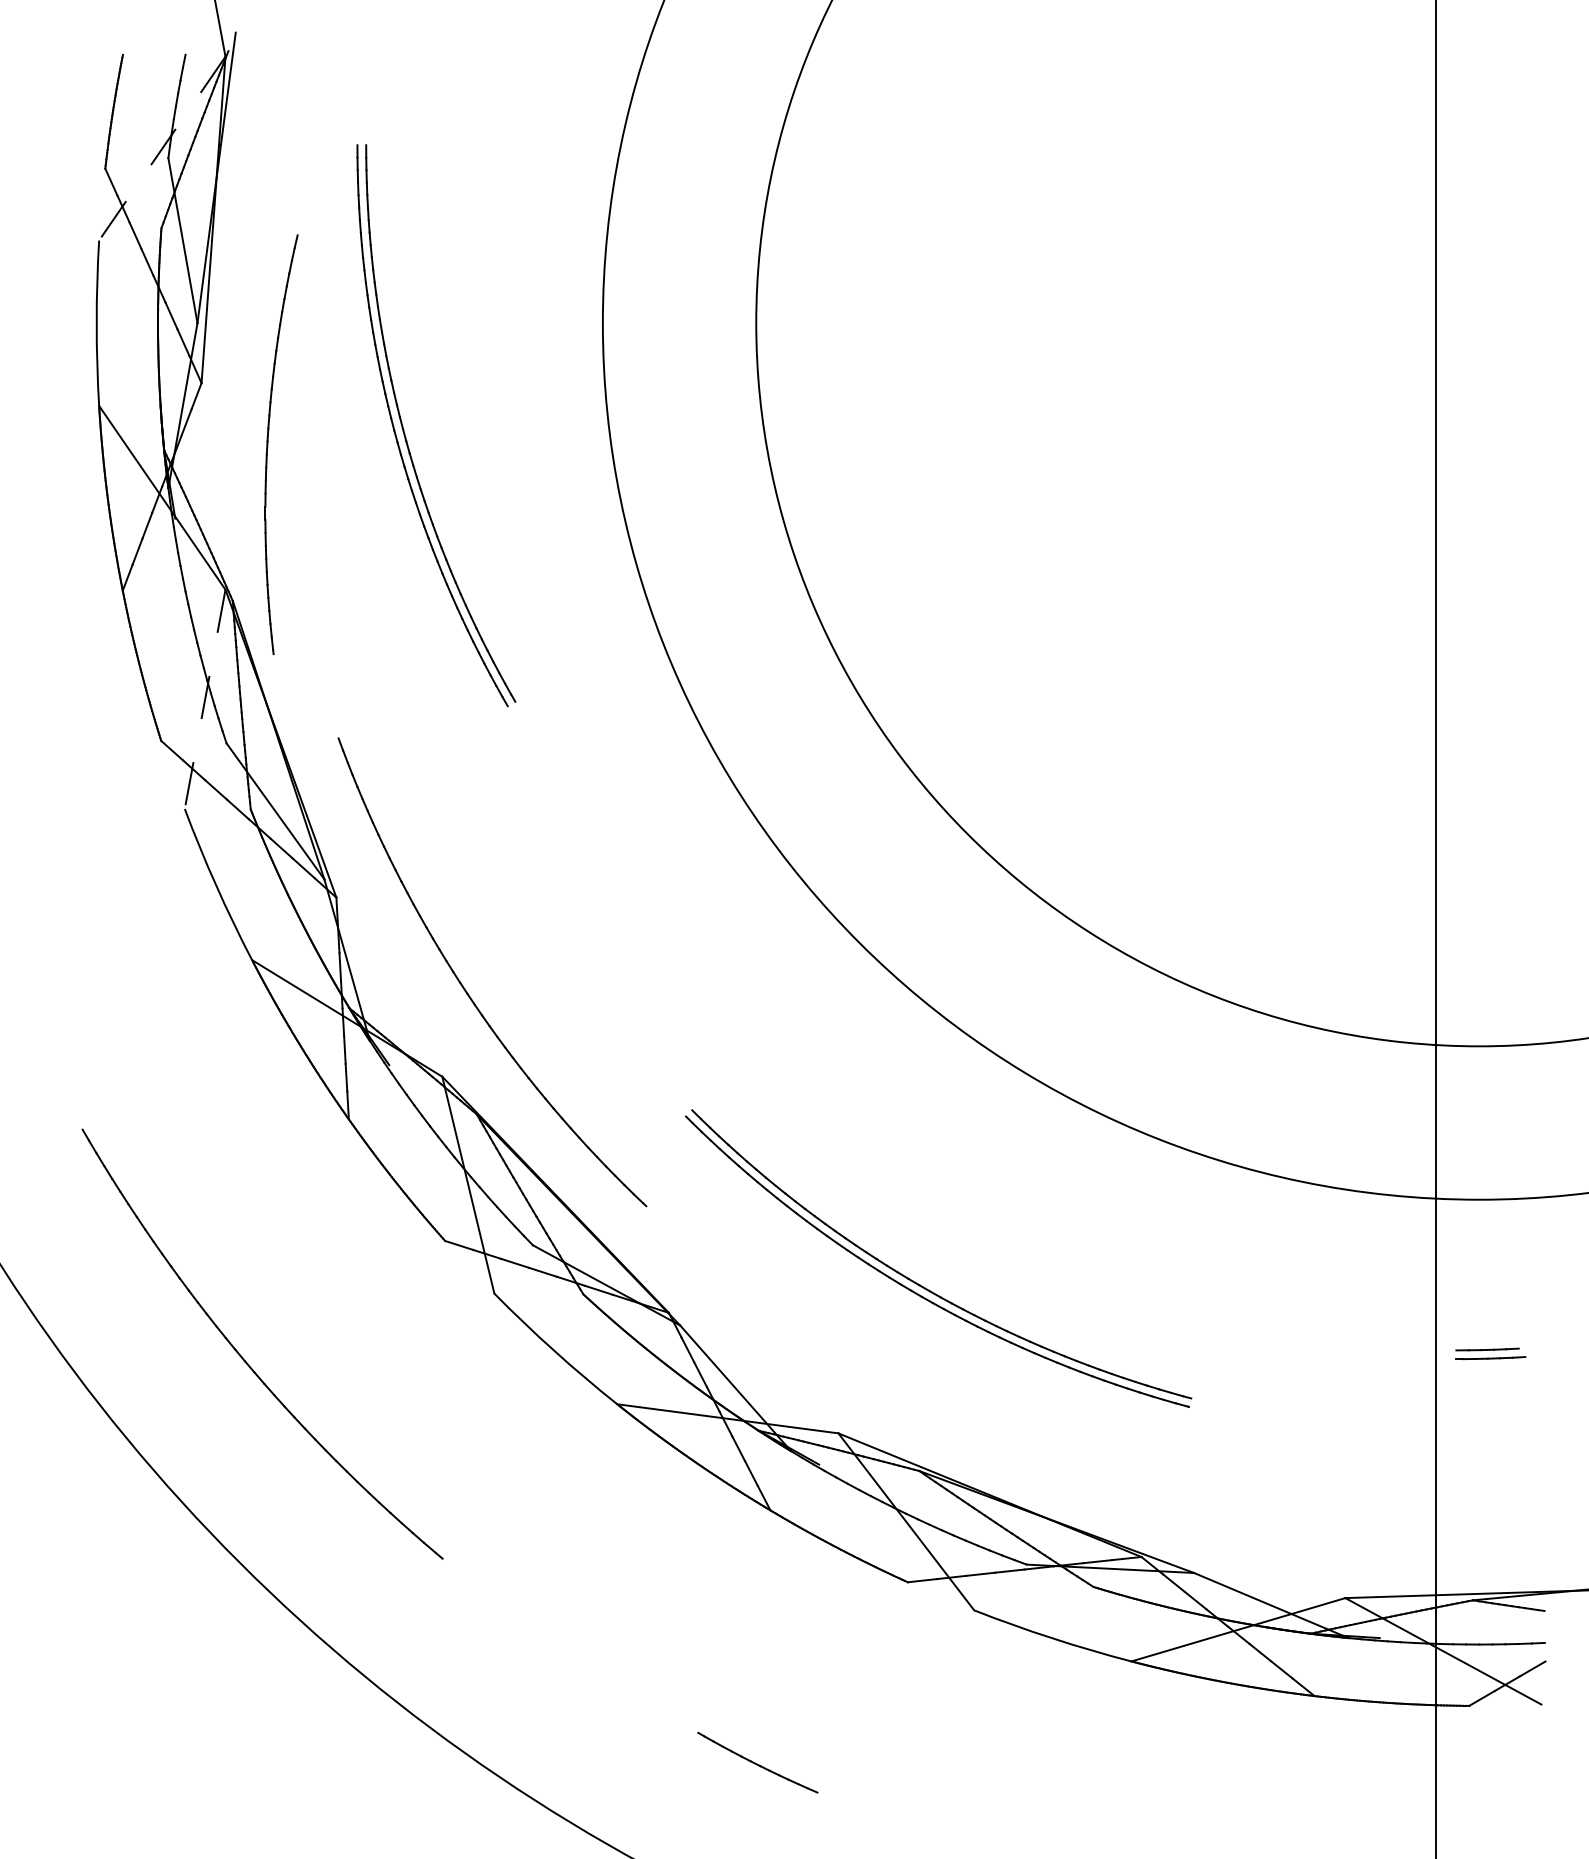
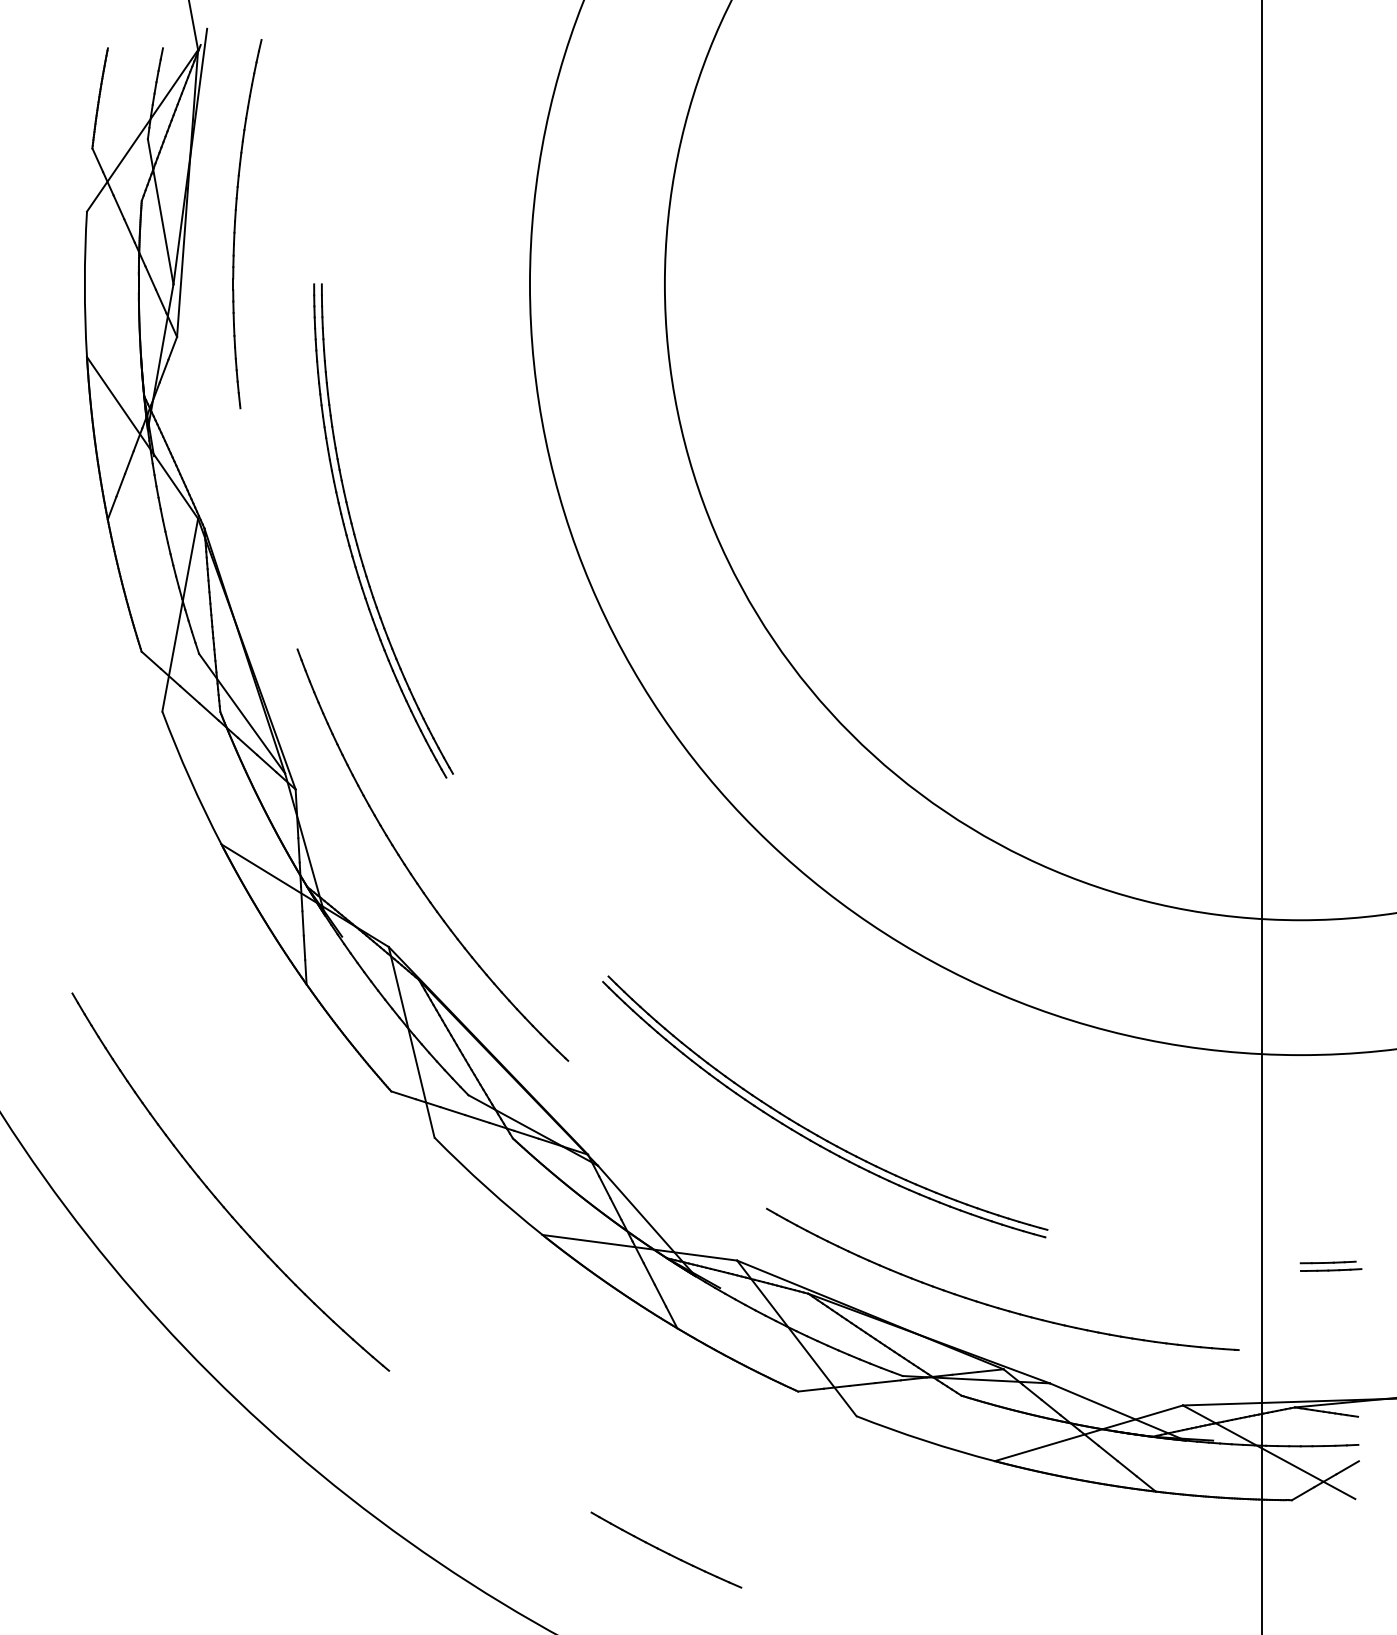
line: (162, 148) -> (142, 130), dashed -> solid
part: (405, 433) -> (356, 537), moved
part: (268, 444) -> (235, 223), moved
line: (205, 699) -> (180, 615), dashed -> solid
part: (1490, 1353) -> (1330, 1265), moved
part: (1133, 1485) -> (996, 1306), added
part: (757, 1762) -> (665, 1550), size x1.43

